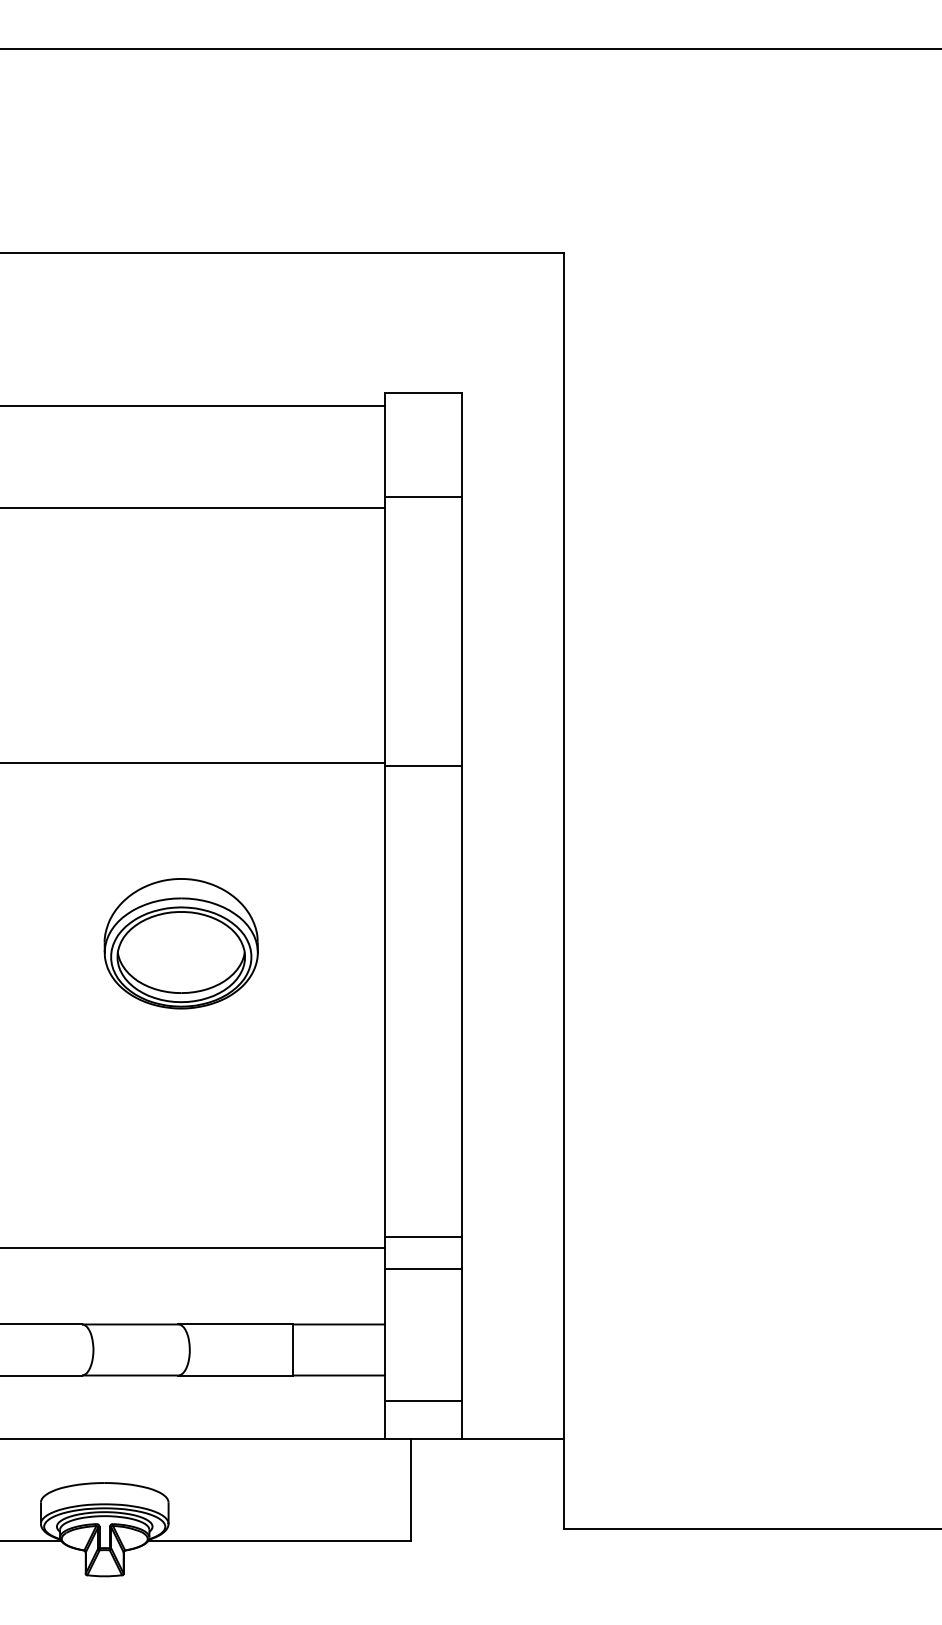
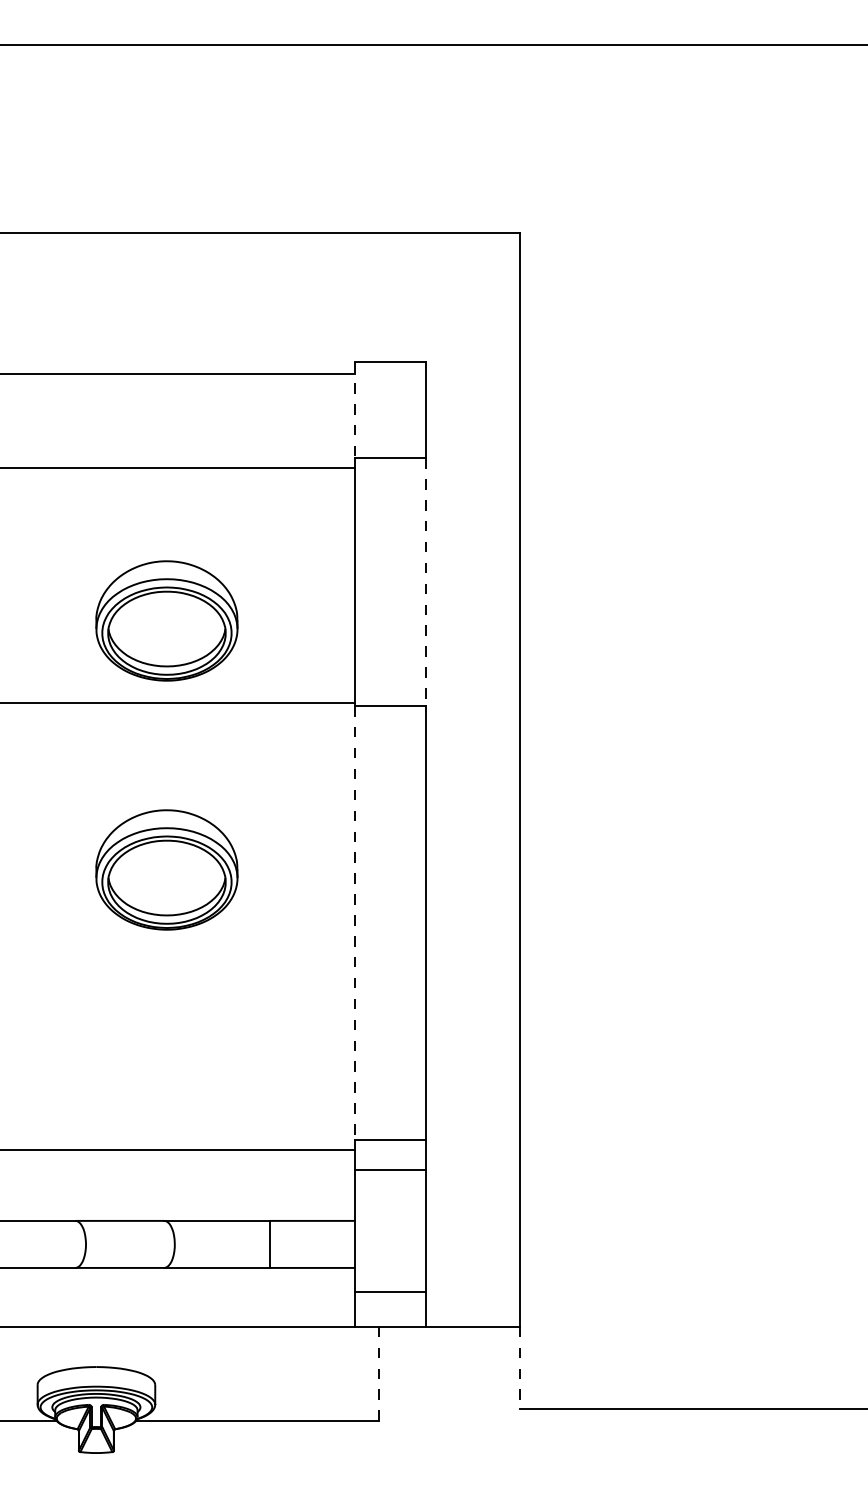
line: (385, 445) -> (355, 410), solid -> dashed
line: (461, 631) -> (425, 582), solid -> dashed
part: (180, 673) -> (166, 620), added
line: (385, 1001) -> (355, 923), solid -> dashed
line: (563, 1484) -> (519, 1368), solid -> dashed
line: (410, 1491) -> (378, 1374), solid -> dashed

